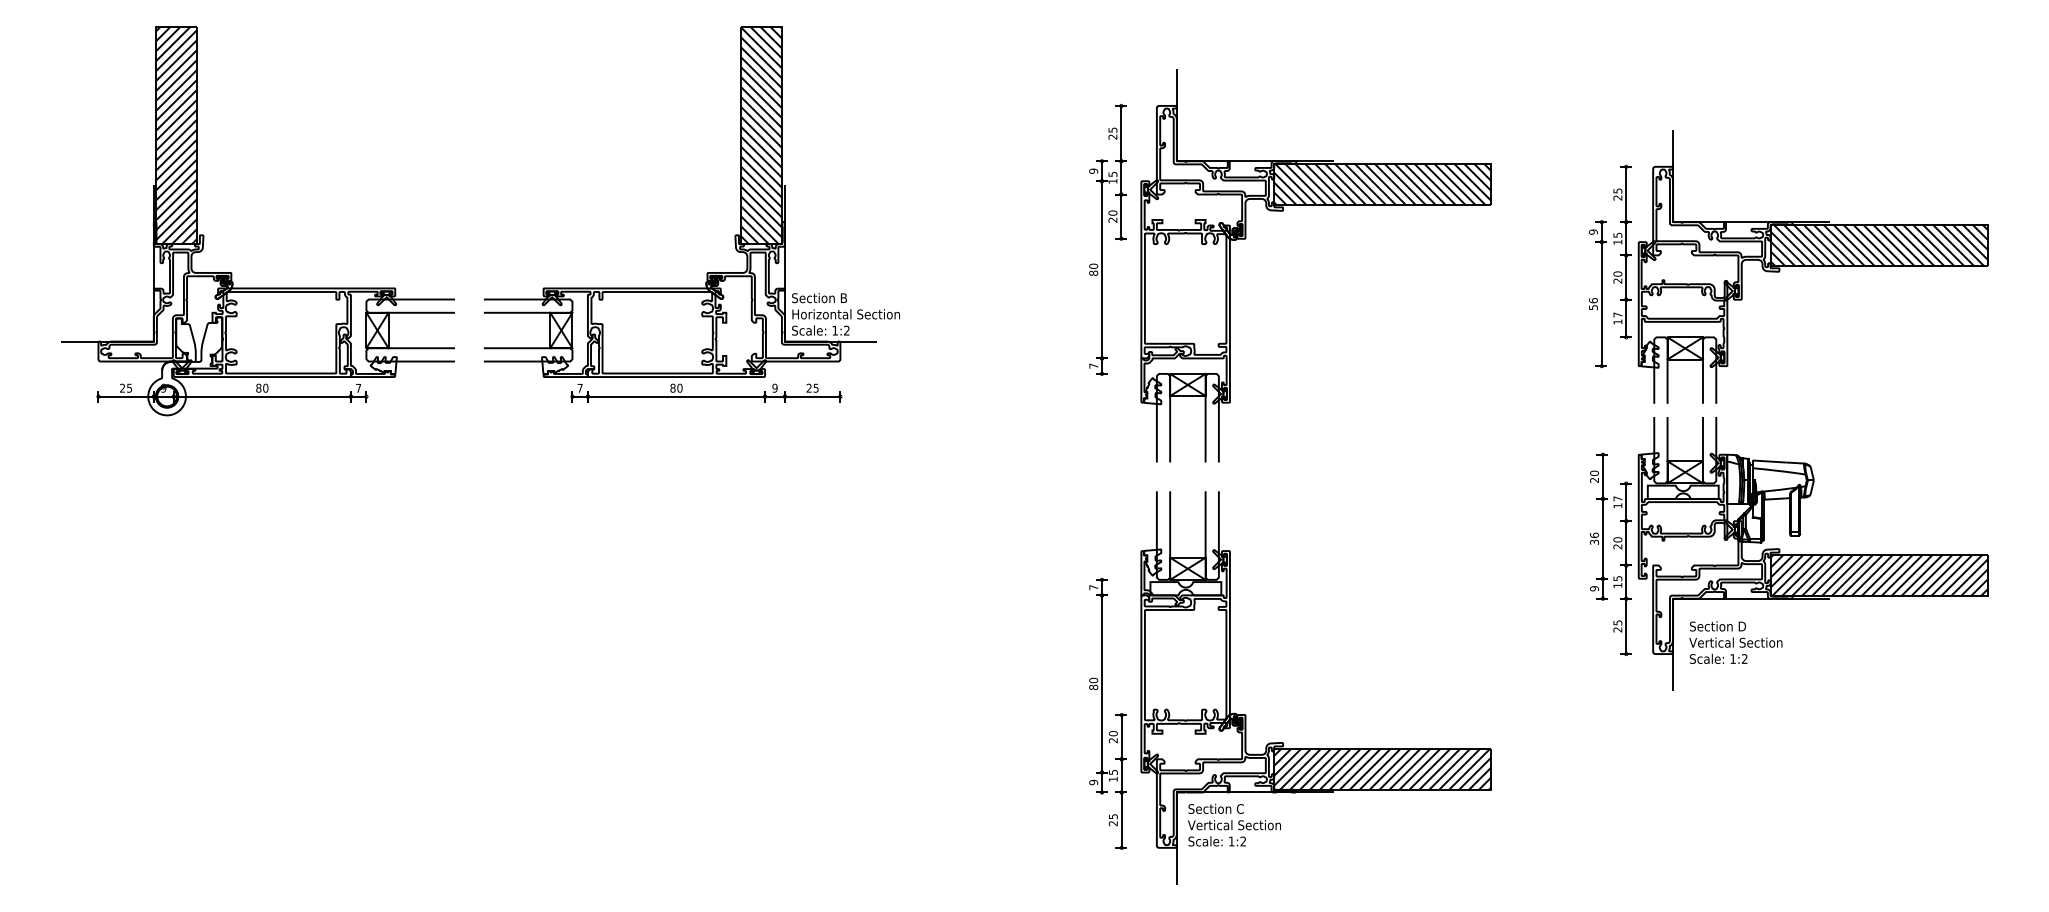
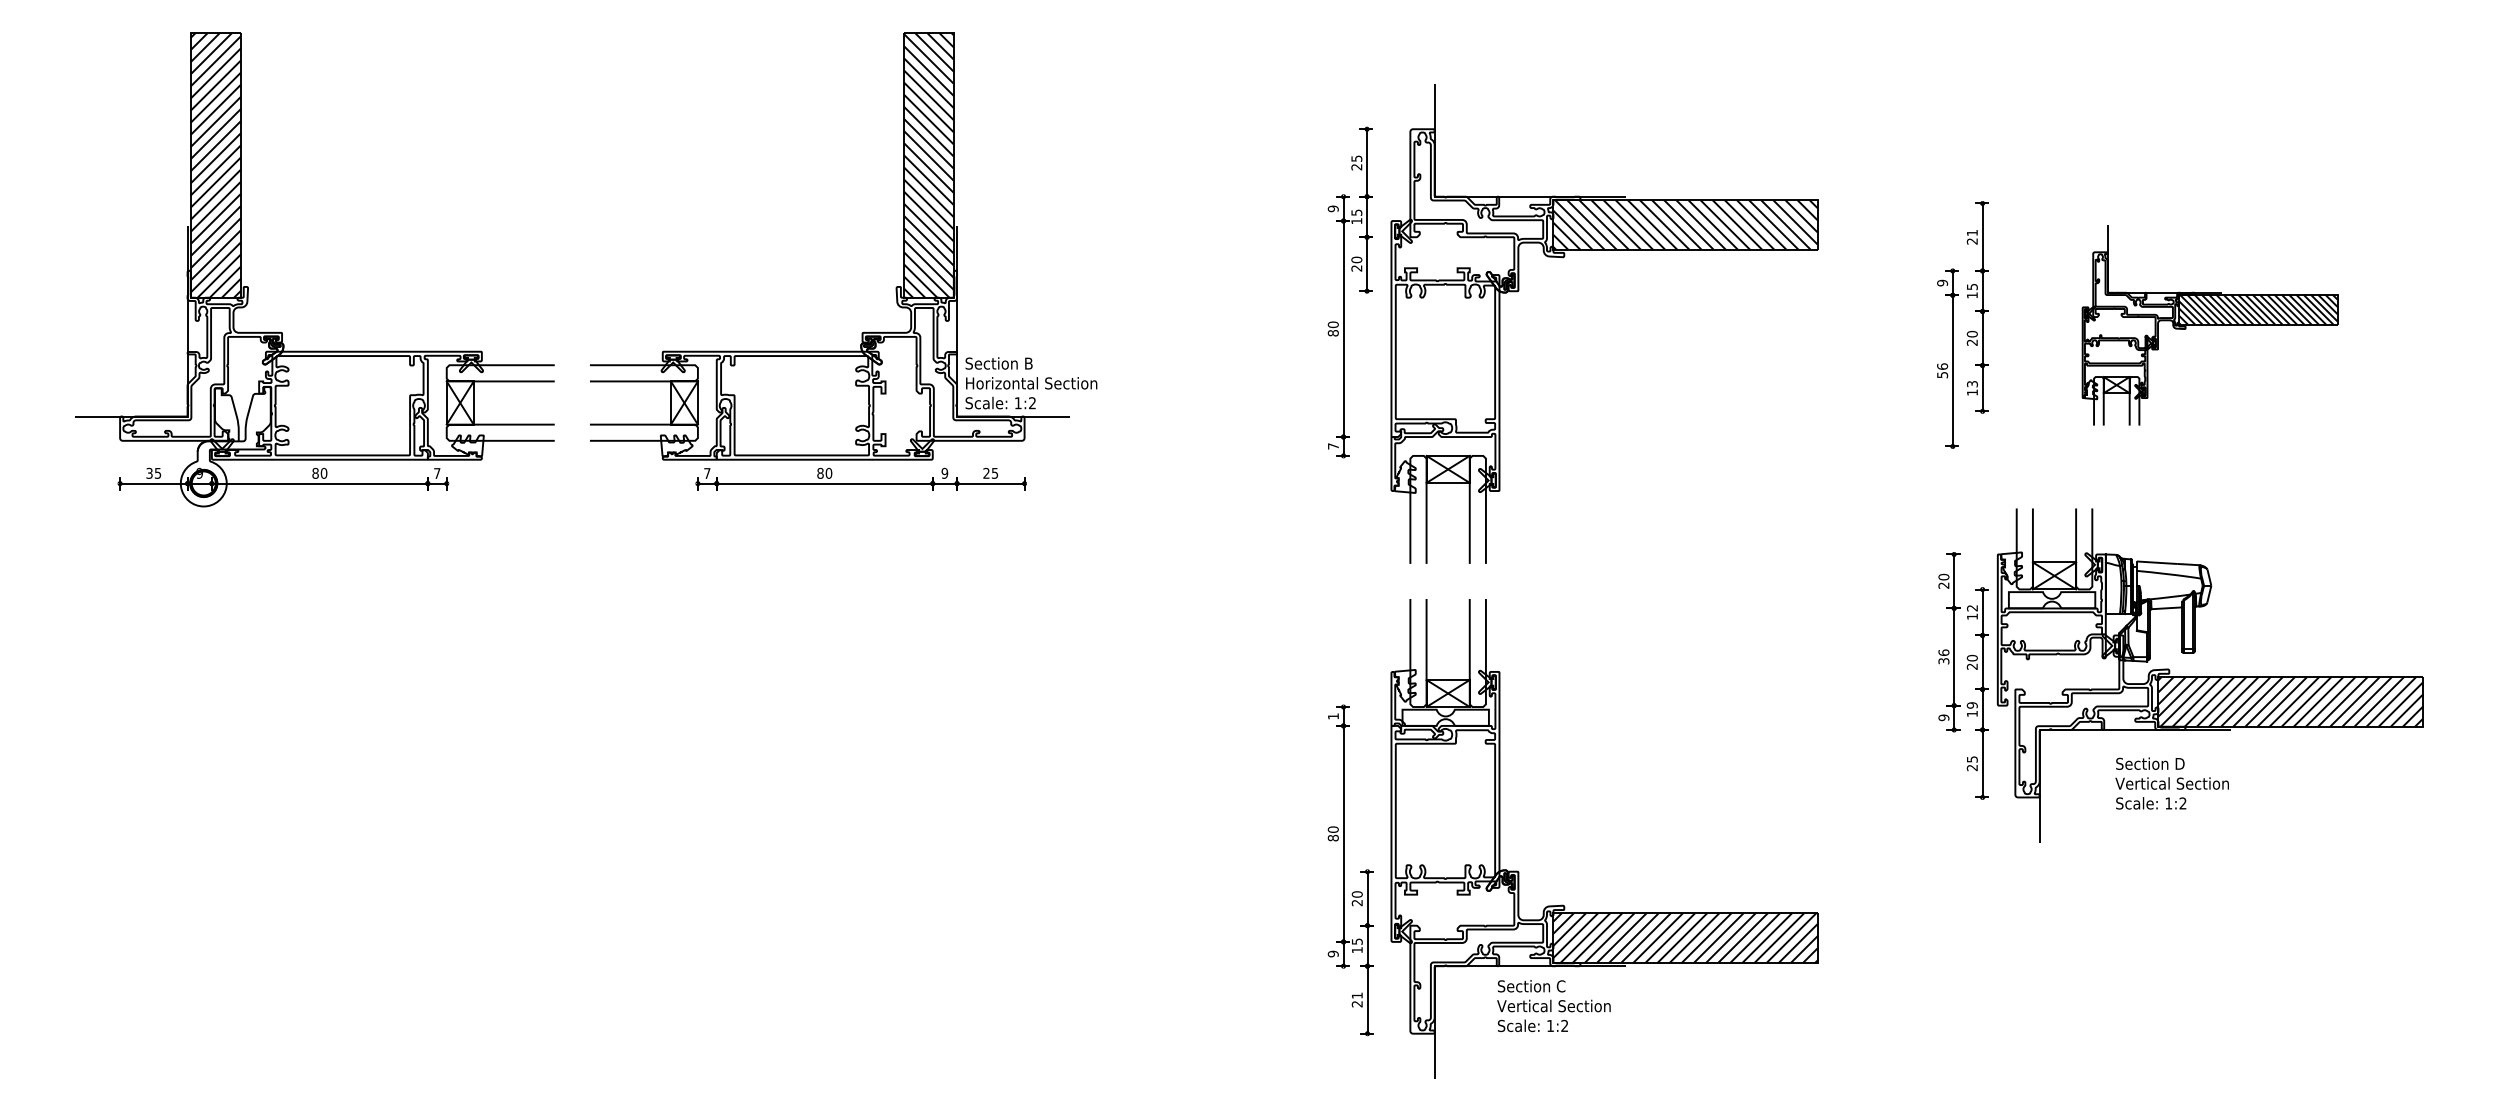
text: (1617, 191) -> (1972, 233), 25 -> 21
part: (1812, 266) -> (2209, 325), size x0.6
text: (1617, 315) -> (1972, 384), 17 -> 13
text: (122, 388) -> (149, 473), 25 -> 35
text: (1617, 499) -> (1972, 608), 17 -> 12
text: (1617, 578) -> (1971, 705), 15 -> 19
text: (1093, 587) -> (1333, 716), 7 -> 1
text: (1735, 642) -> (2171, 783), moved
text: (1113, 816) -> (1357, 995), 25 -> 21
text: (1234, 825) -> (1553, 1006), moved

